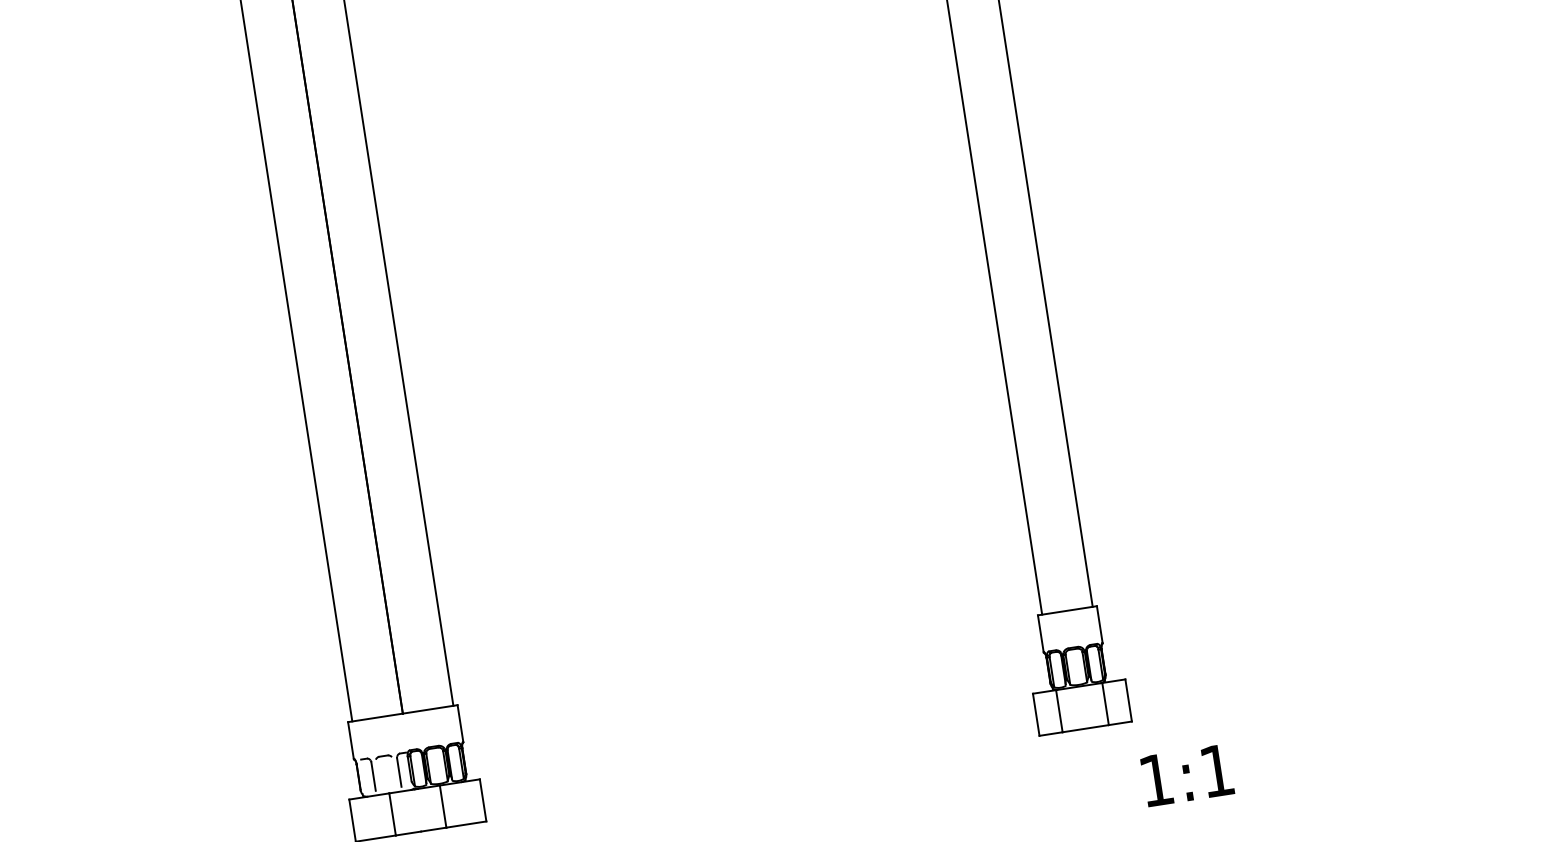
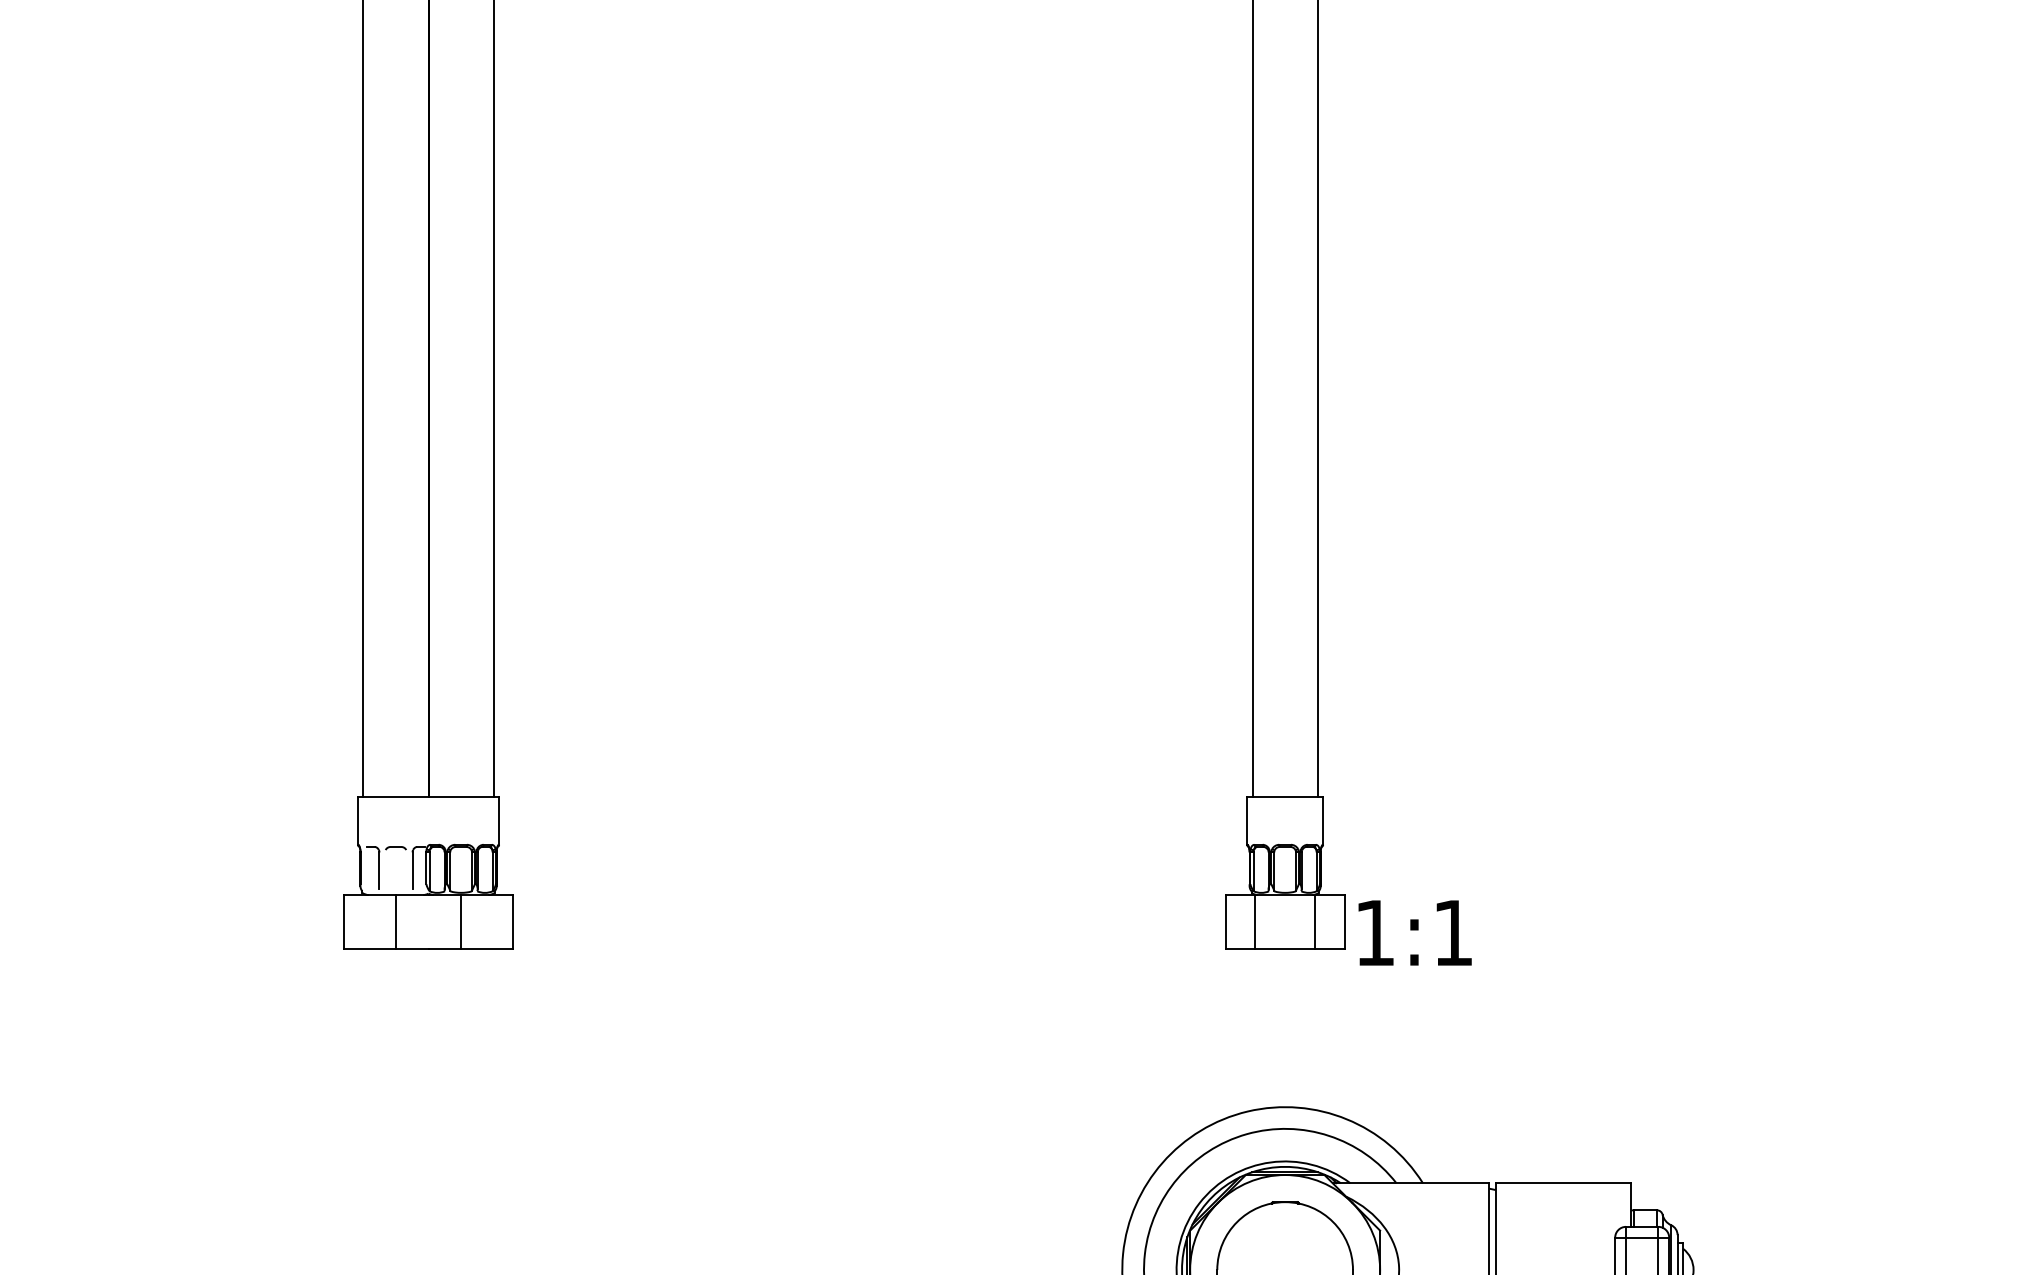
text: (1186, 775) -> (1414, 932), moved

